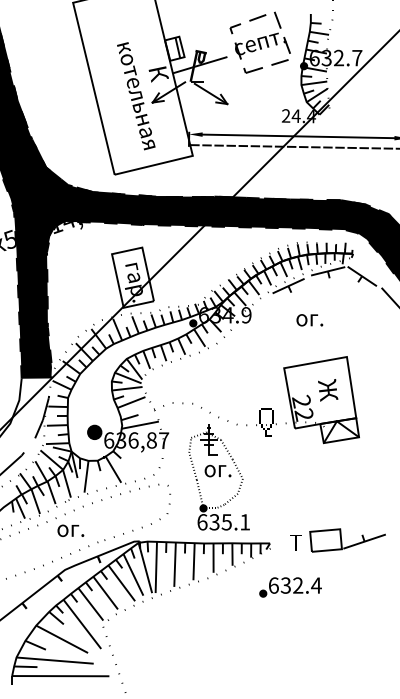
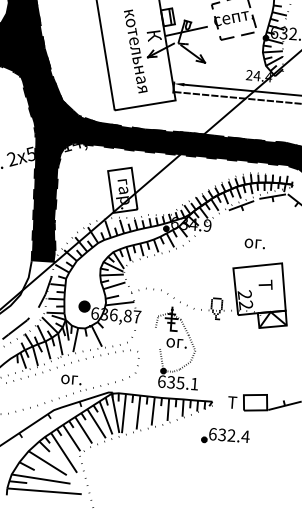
text: (309, 320) -> (254, 243), moved
text: (328, 390) -> (266, 287), Ж -> Т
line: (192, 465) -> (157, 337), removed
text: (70, 530) -> (71, 379), moved

